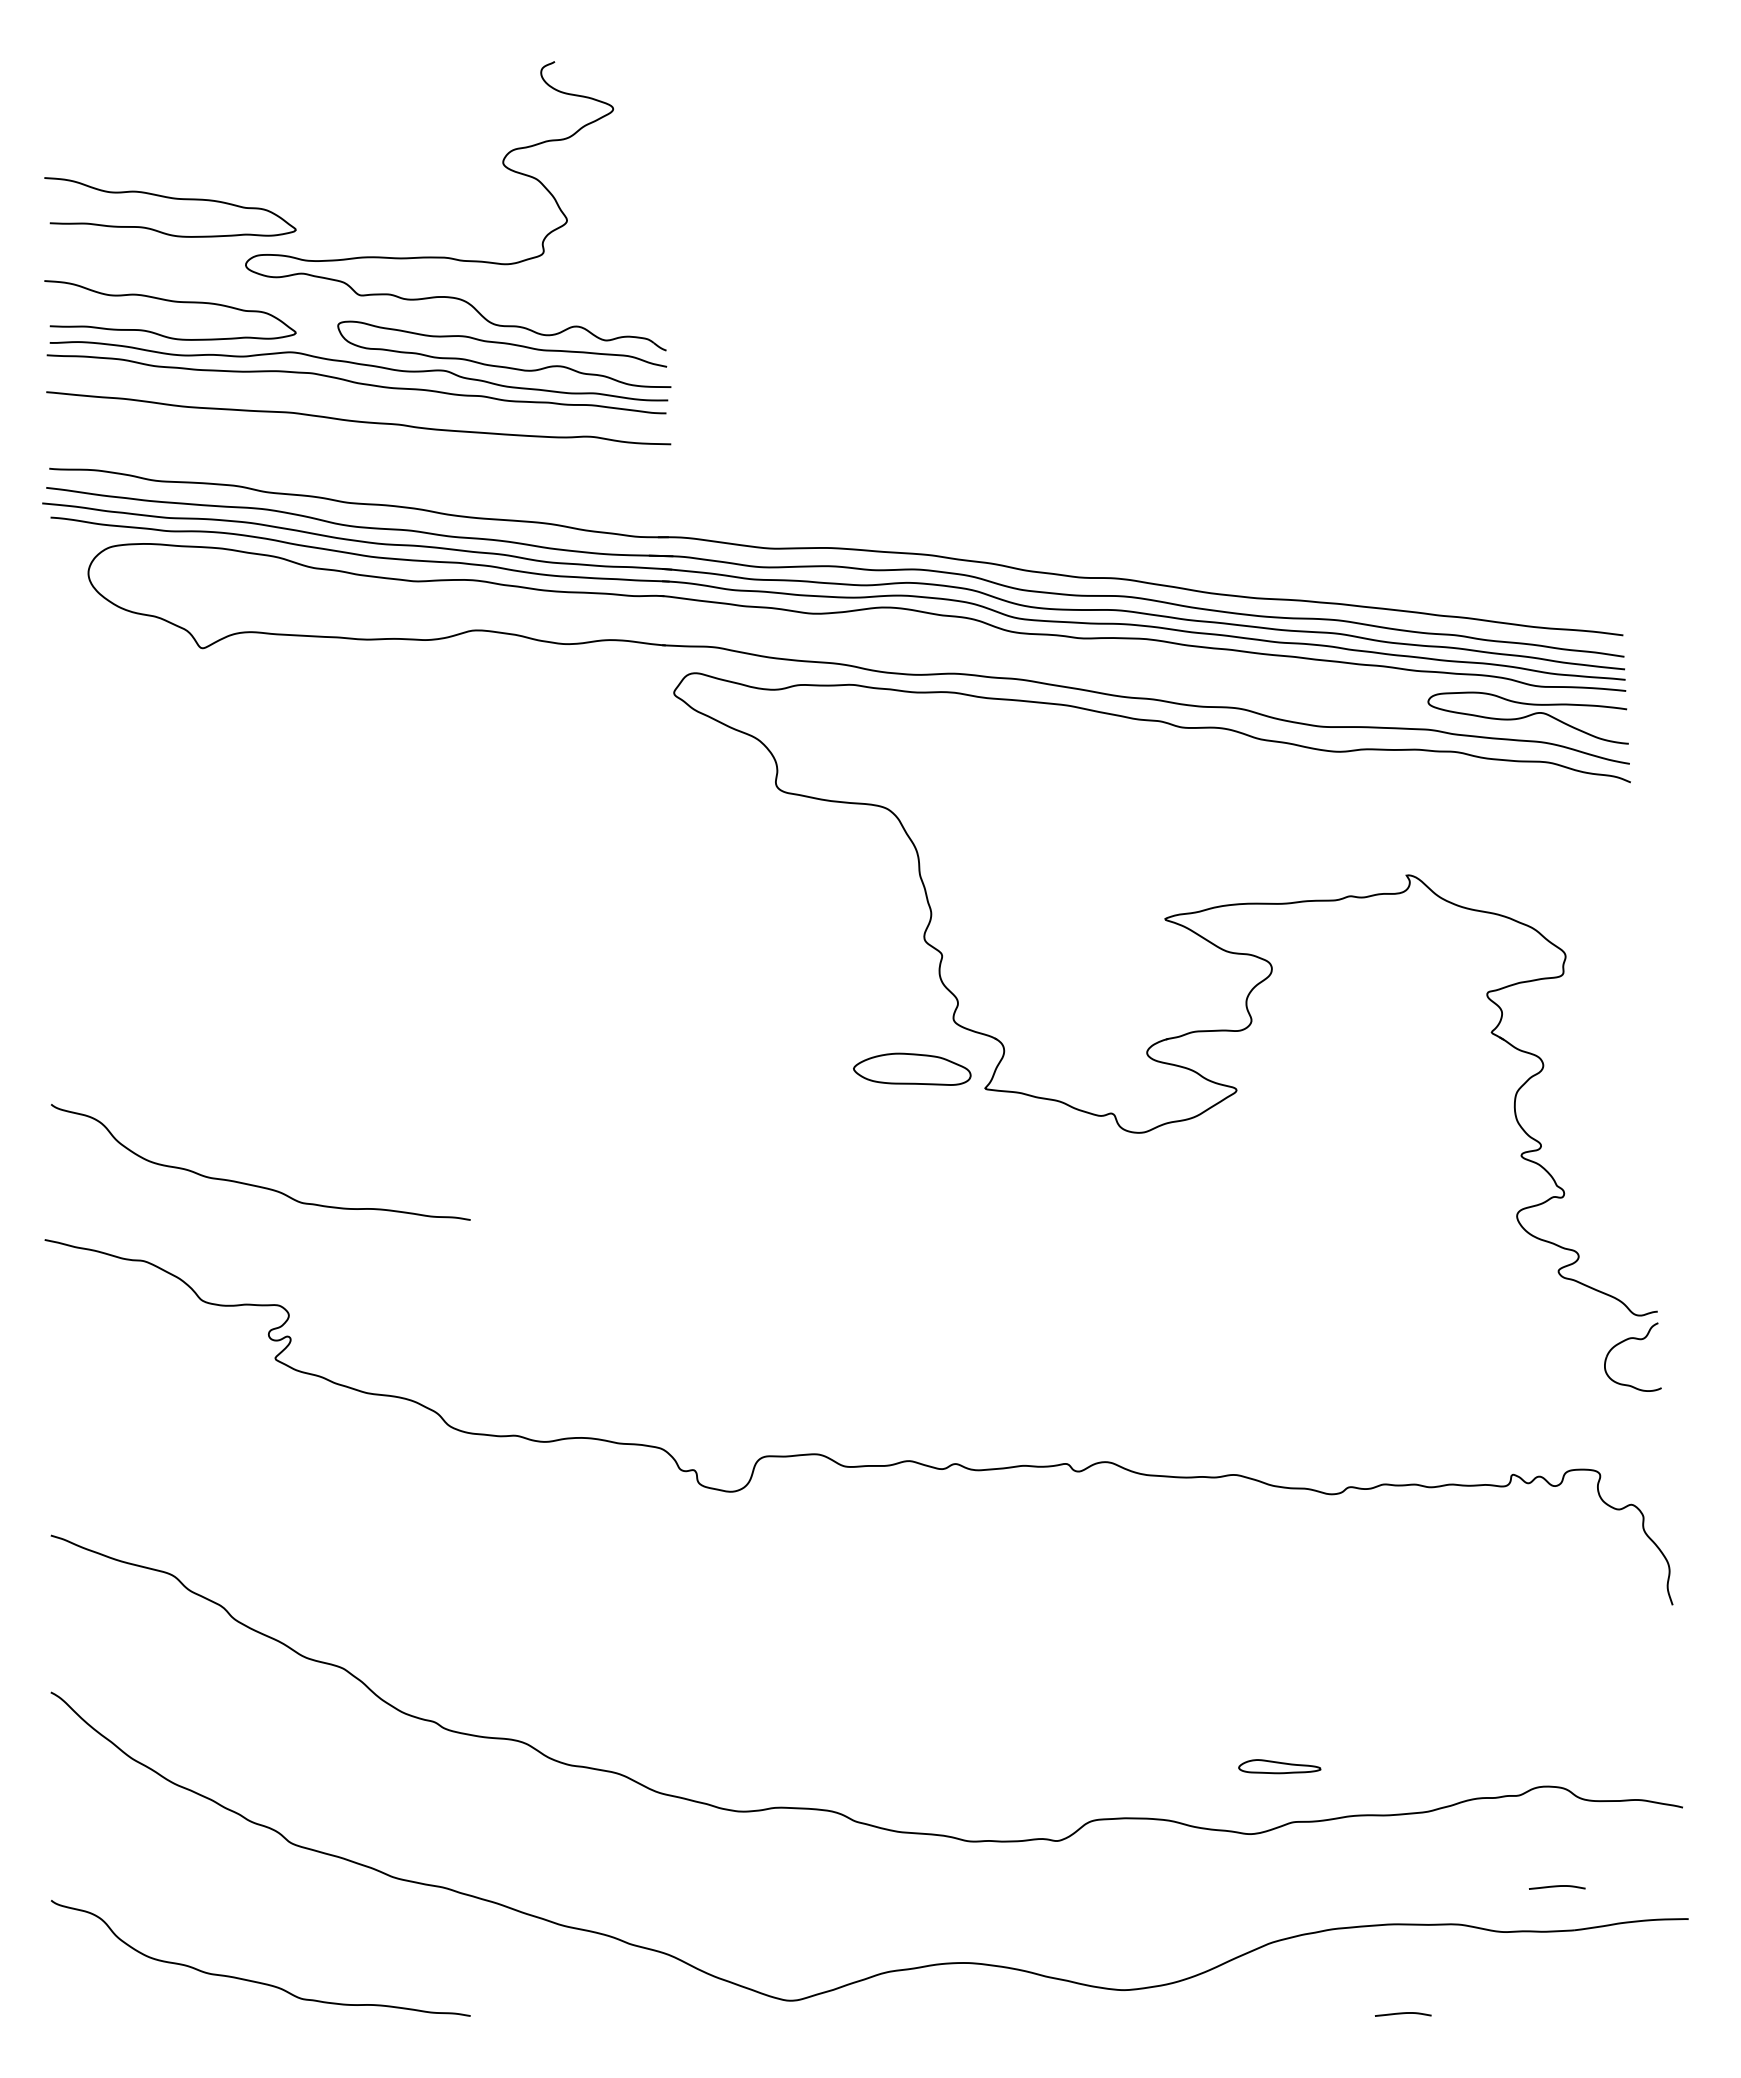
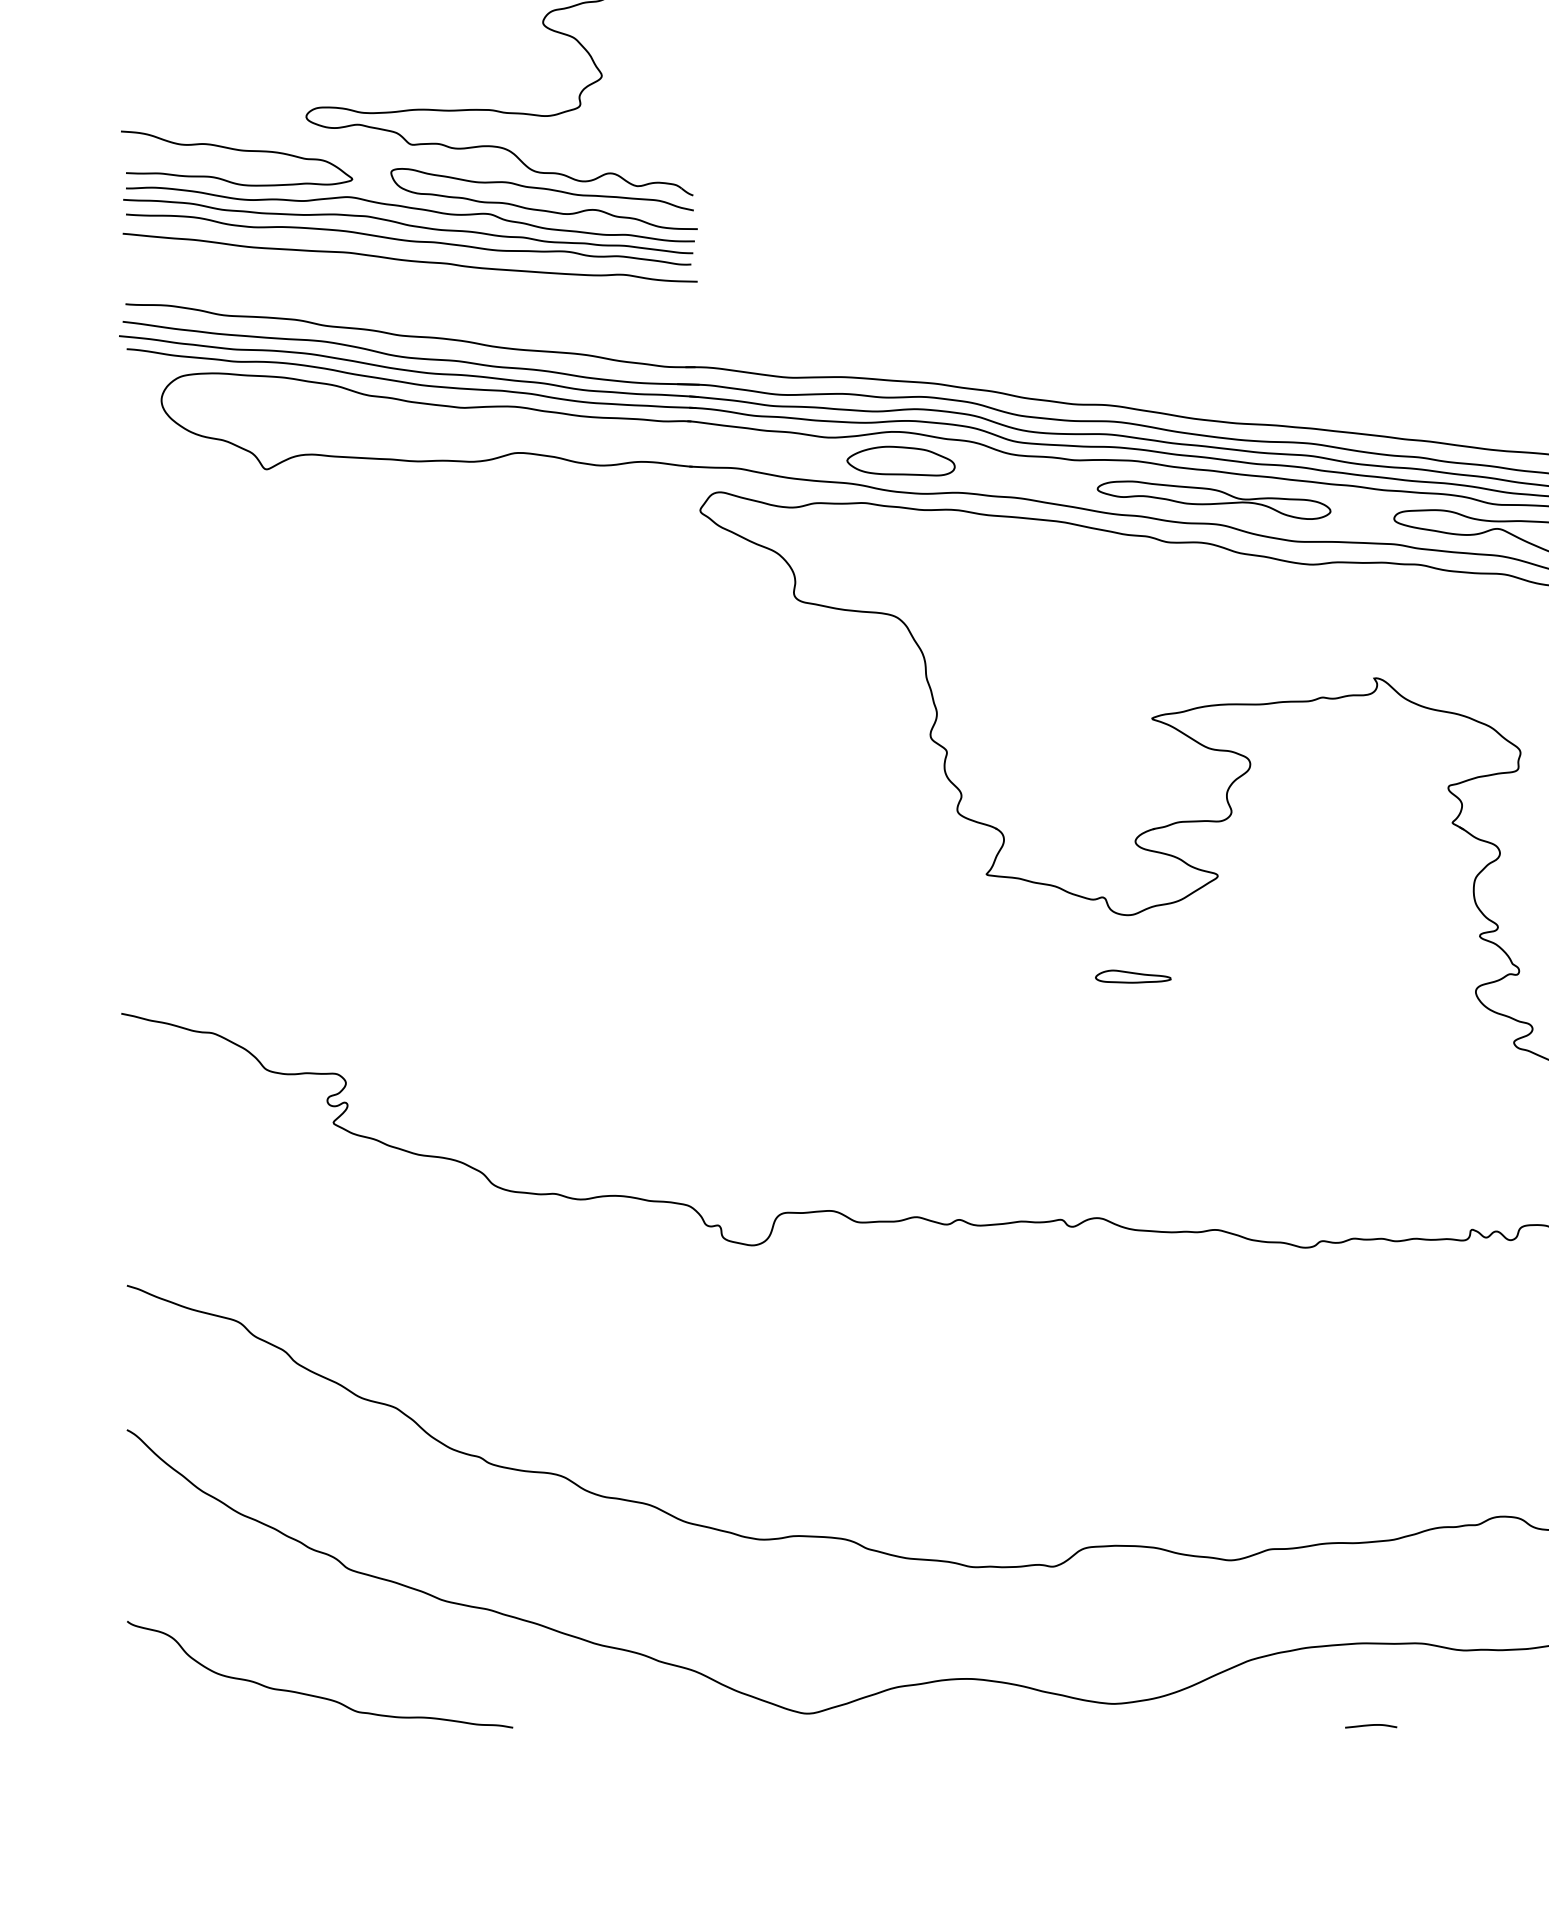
curve: (172, 199) -> (238, 56), removed
curve: (355, 398) -> (407, 239), added
part: (1232, 681) -> (1214, 499), added
part: (912, 1068) -> (901, 460), moved
curve: (254, 1184) -> (314, 962), removed
part: (1279, 1766) -> (1133, 976), moved
curve: (1557, 1887) -> (1513, 1609), removed

